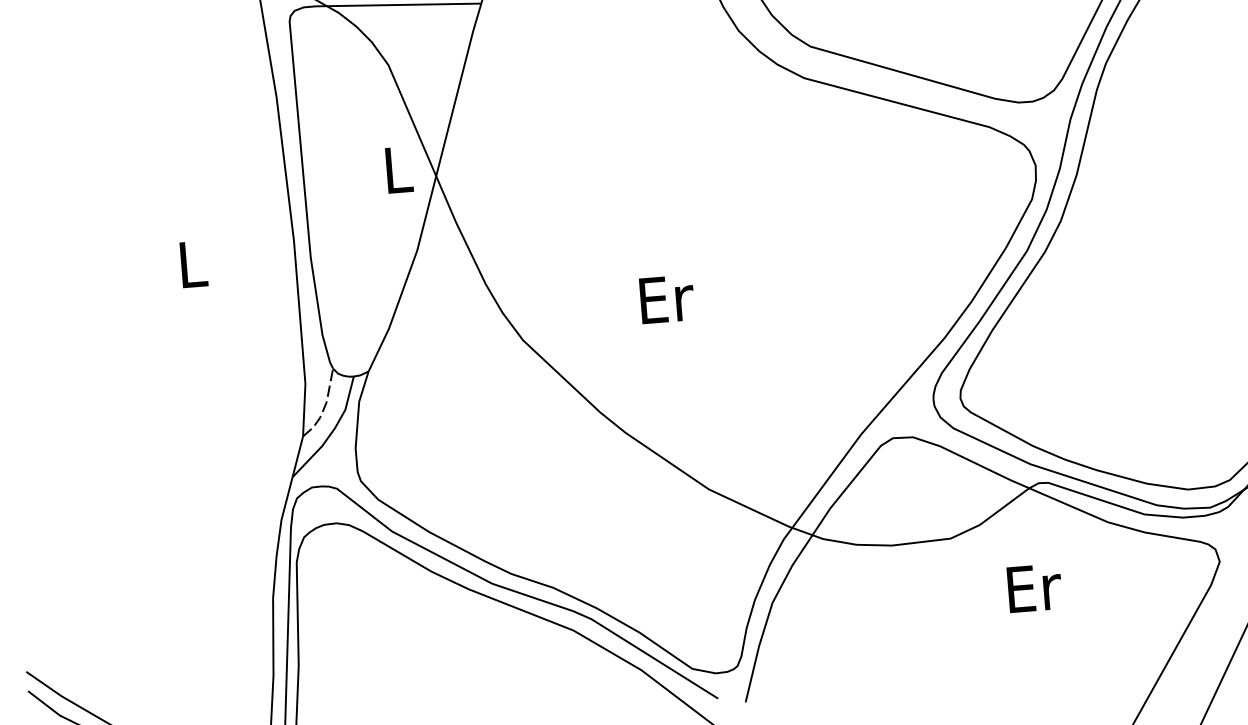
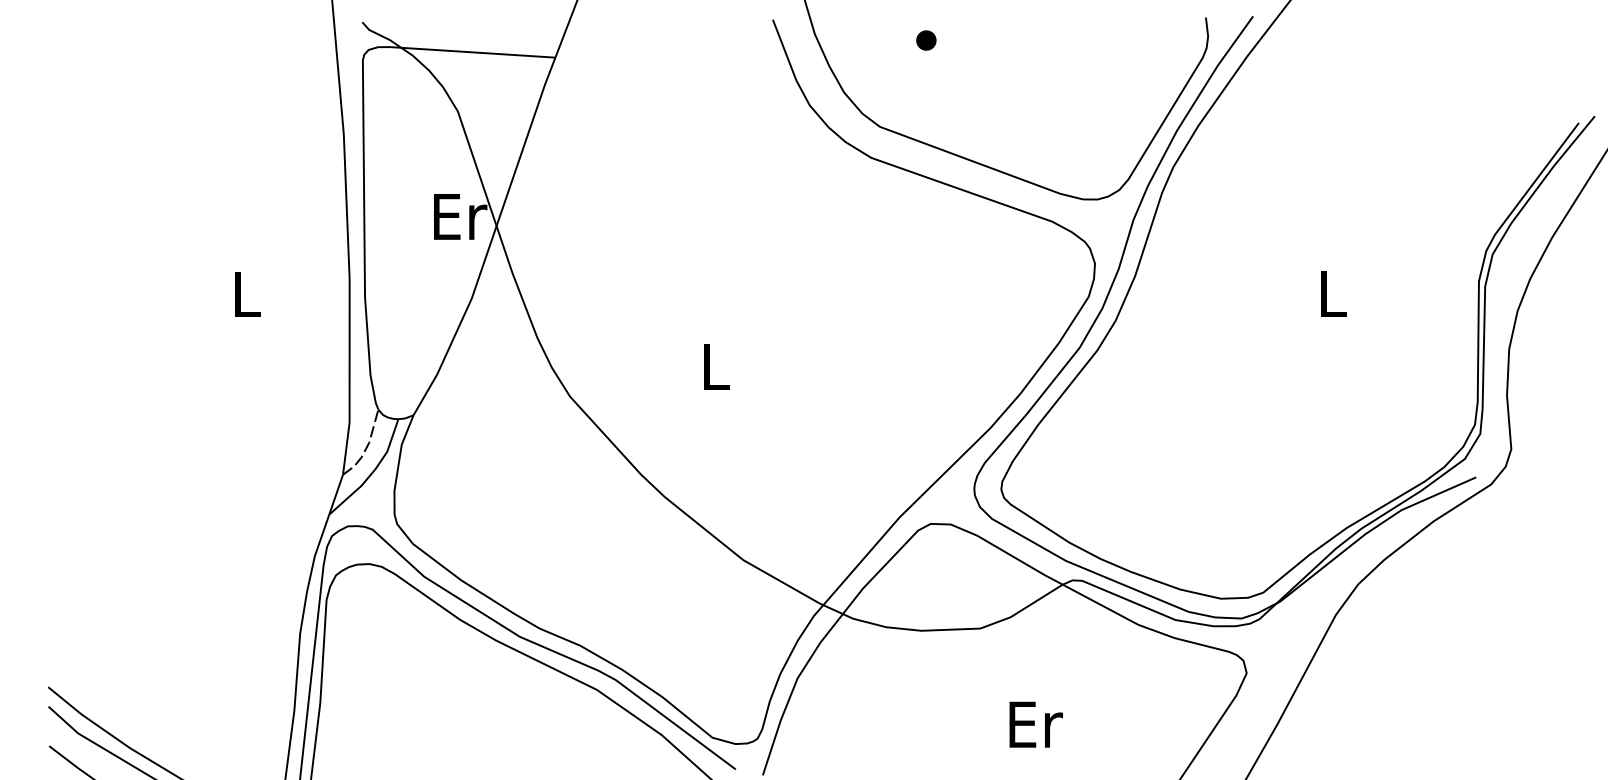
text: (399, 169) -> (460, 216), L -> Er
text: (666, 299) -> (716, 367), Er -> L
text: (1034, 588) -> (1035, 724), moved

